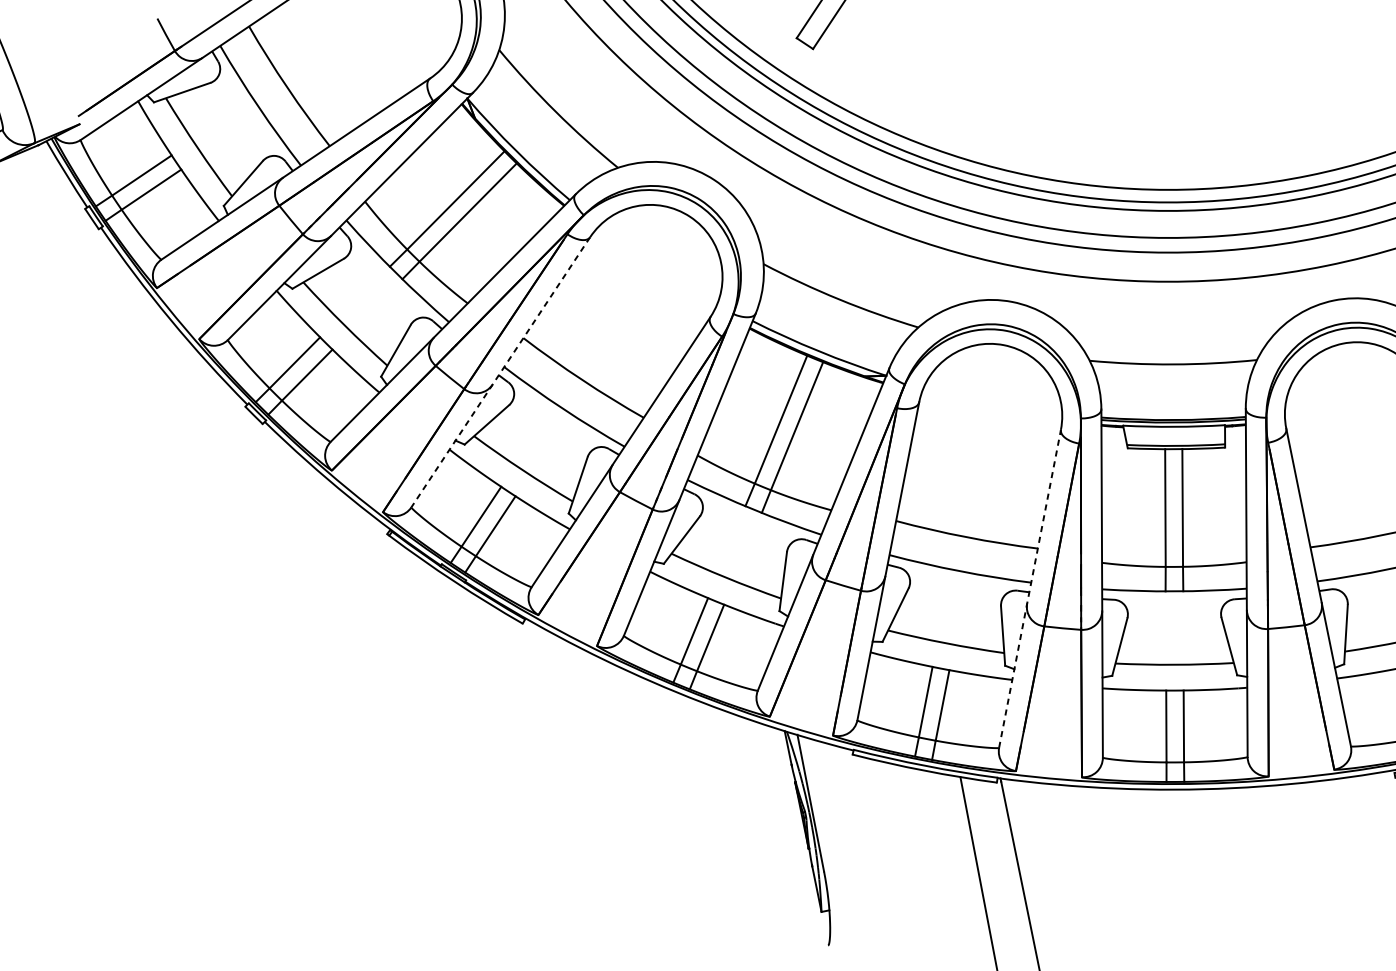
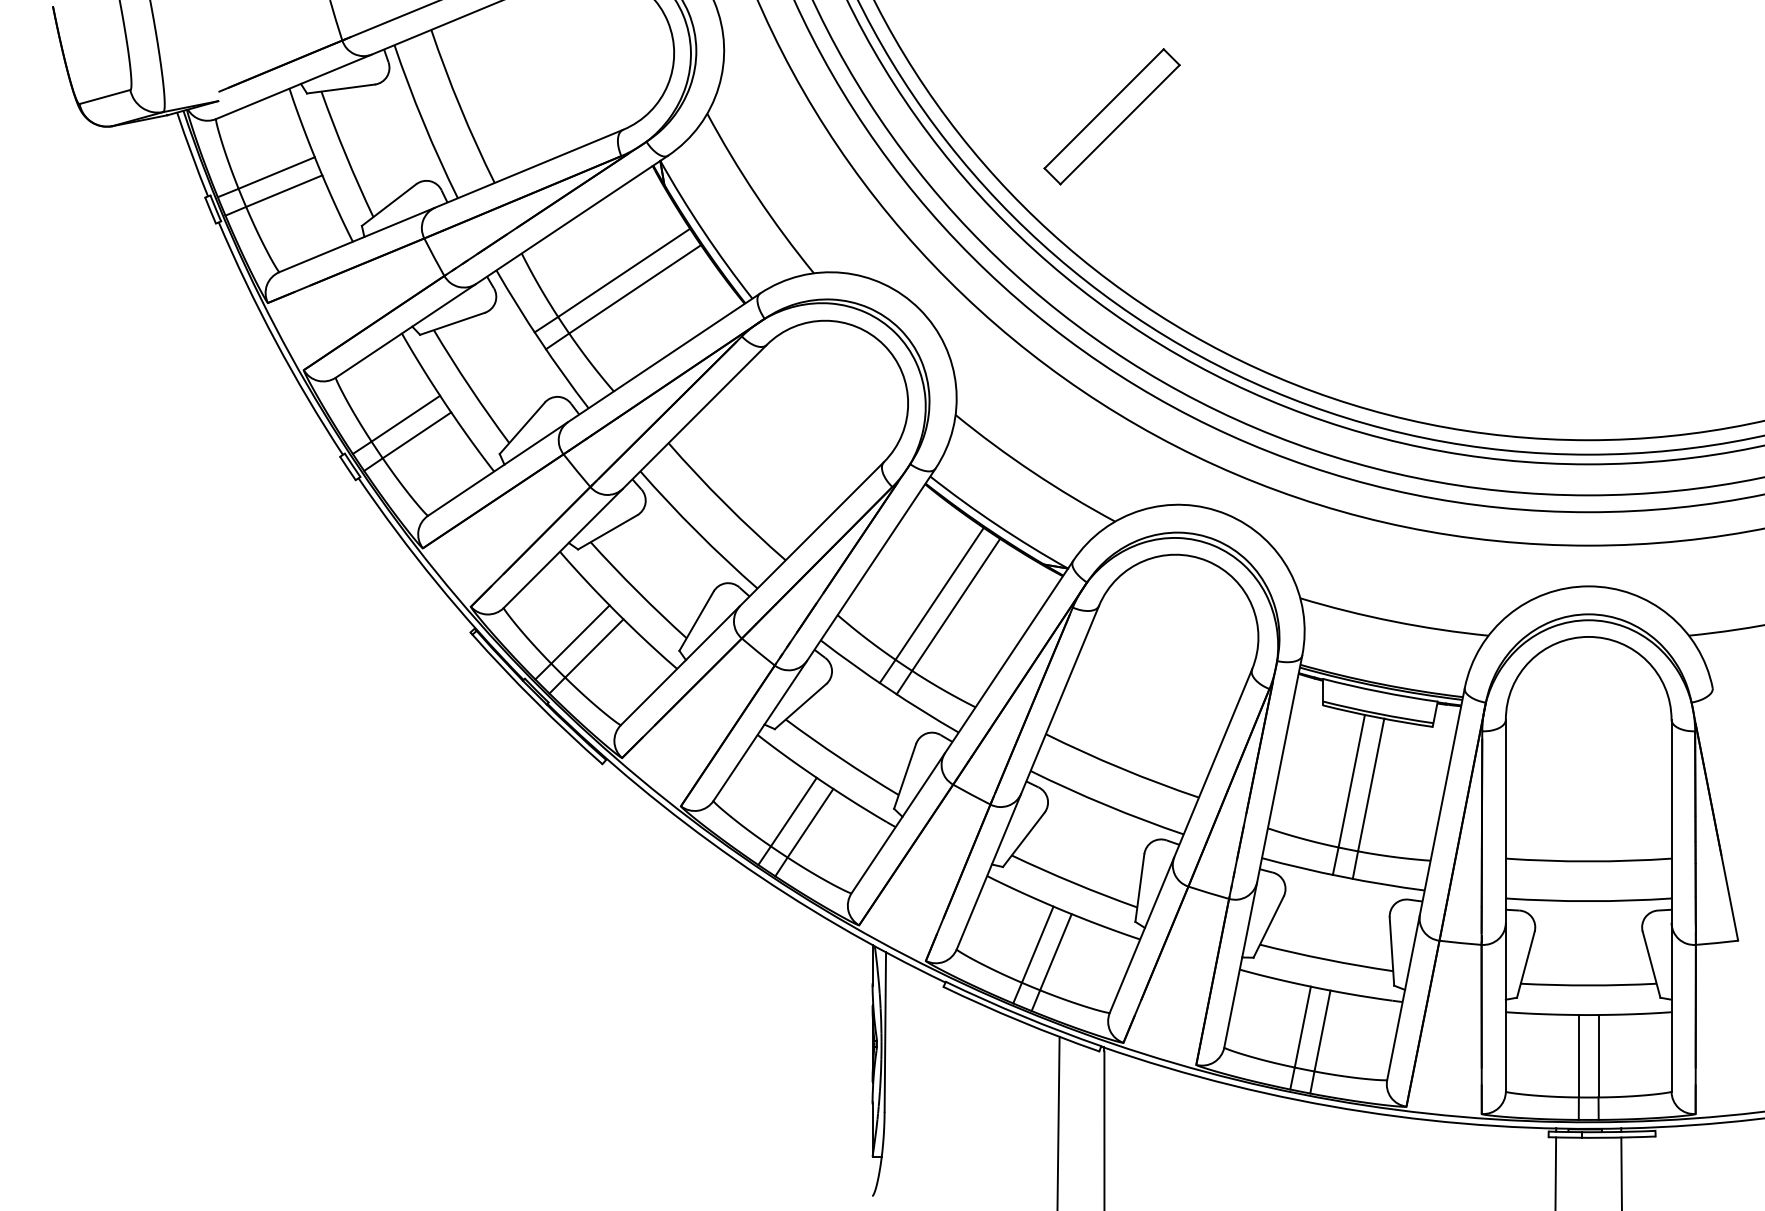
line: (500, 372) -> (635, 476), dashed -> solid
line: (1029, 589) -> (1180, 841), dashed -> solid

